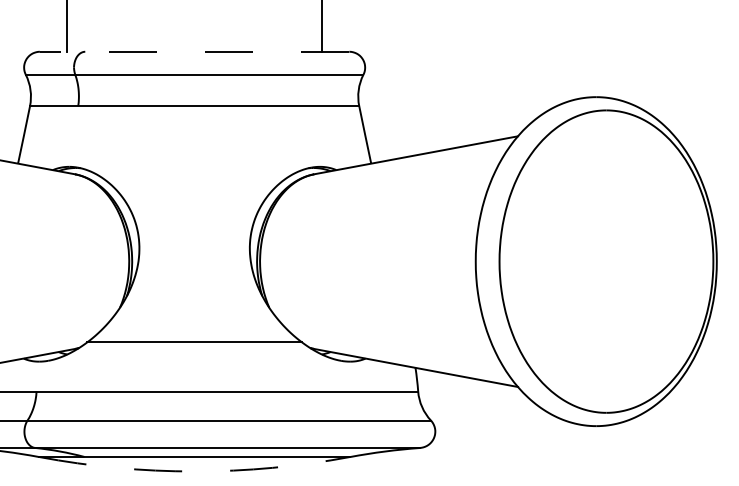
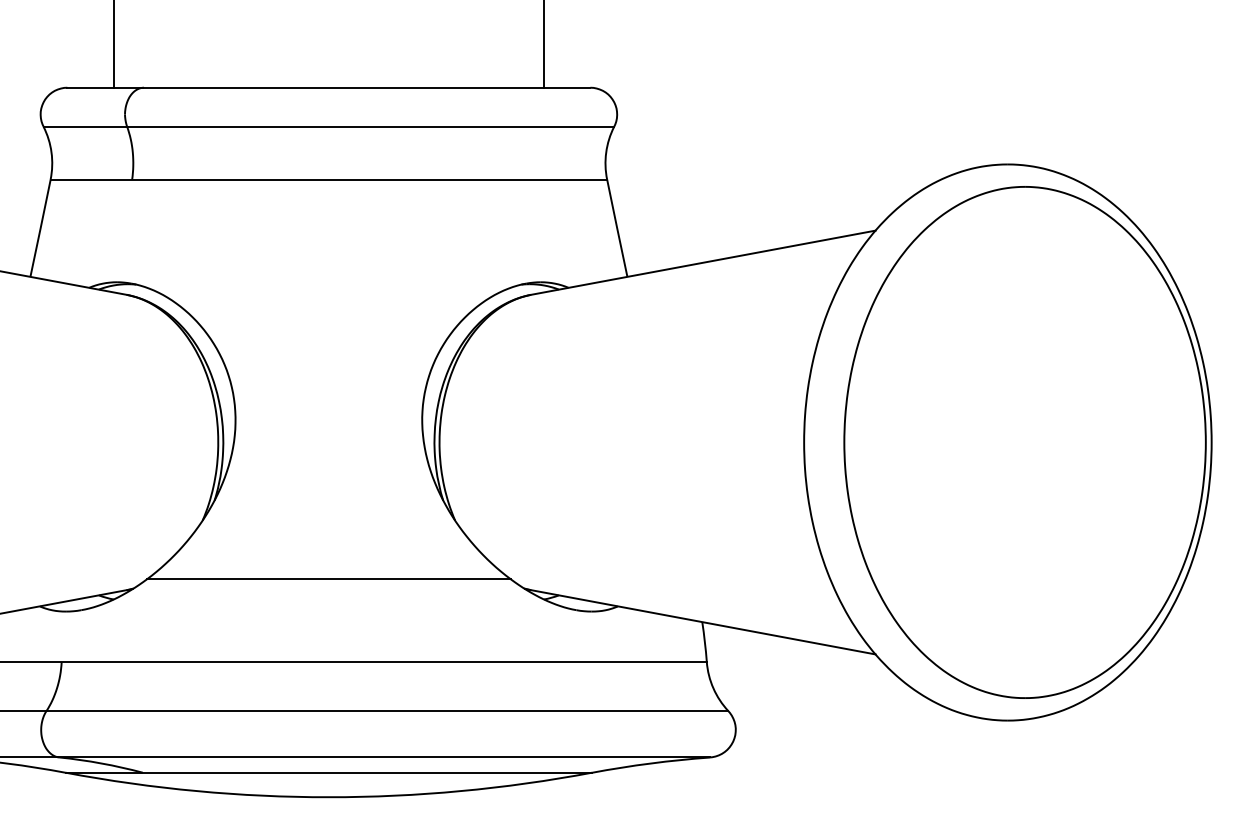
line: (194, 51) -> (328, 87), dashed -> solid
arc: (194, 471) -> (328, 797), dashed -> solid

